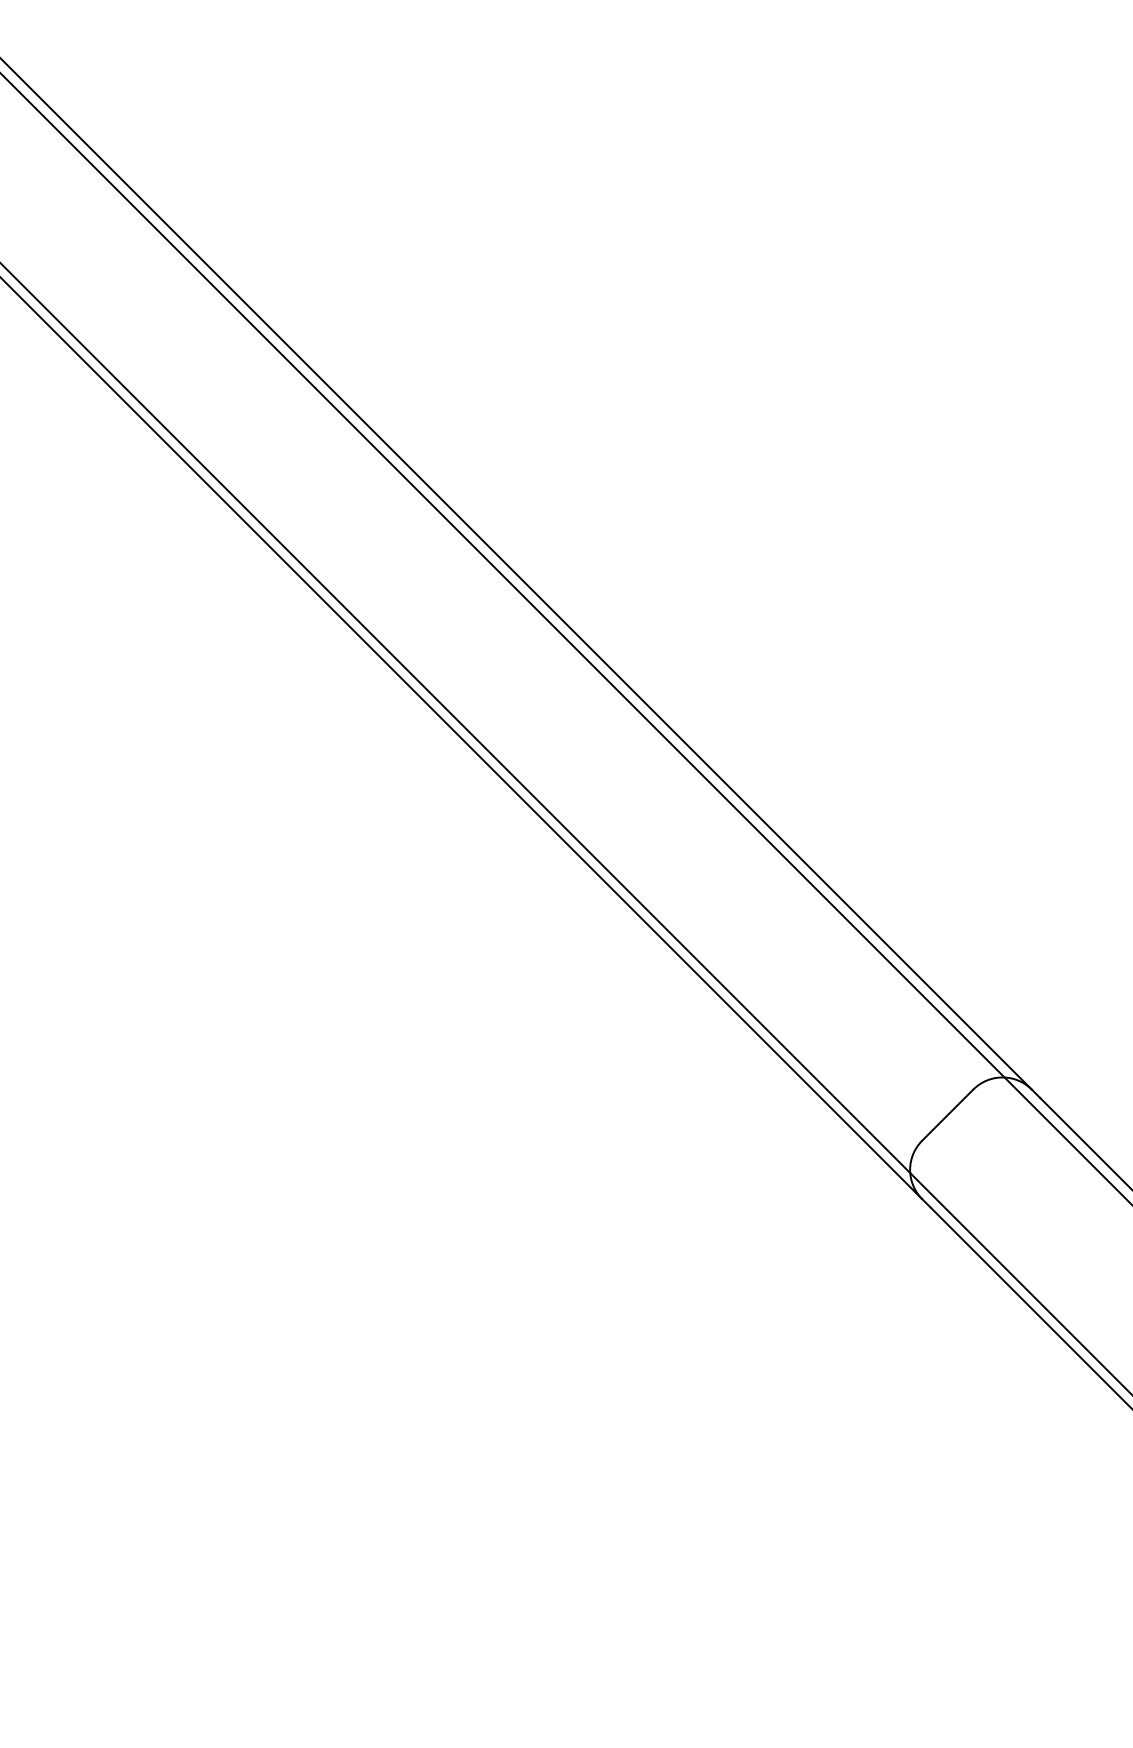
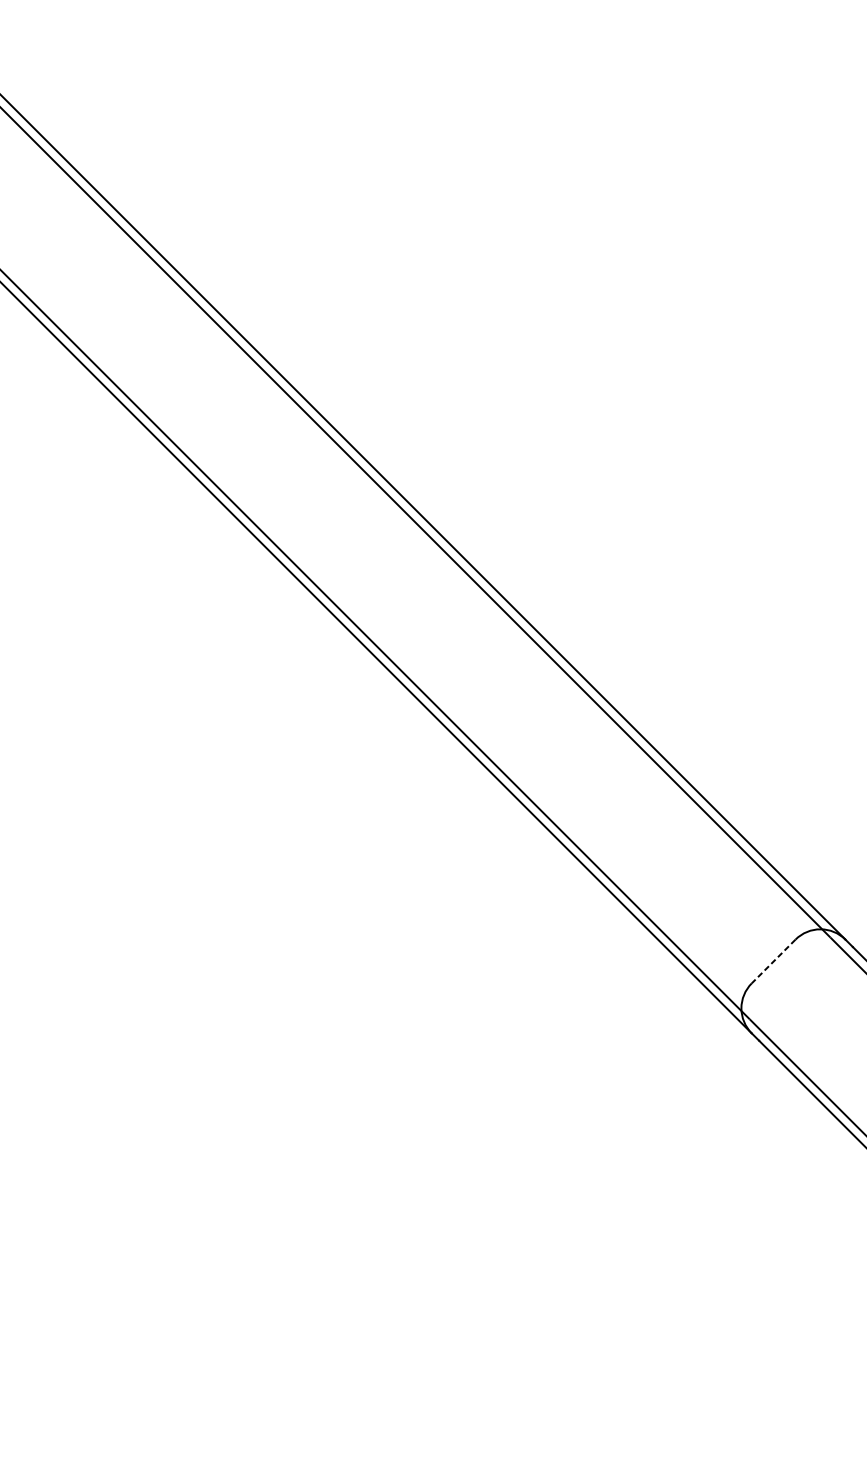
line: (947, 1115) -> (773, 961), solid -> dashed

